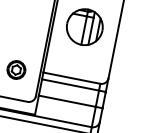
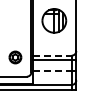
line: (73, 78) -> (53, 55), solid -> dashed
line: (68, 101) -> (53, 71), solid -> dashed

